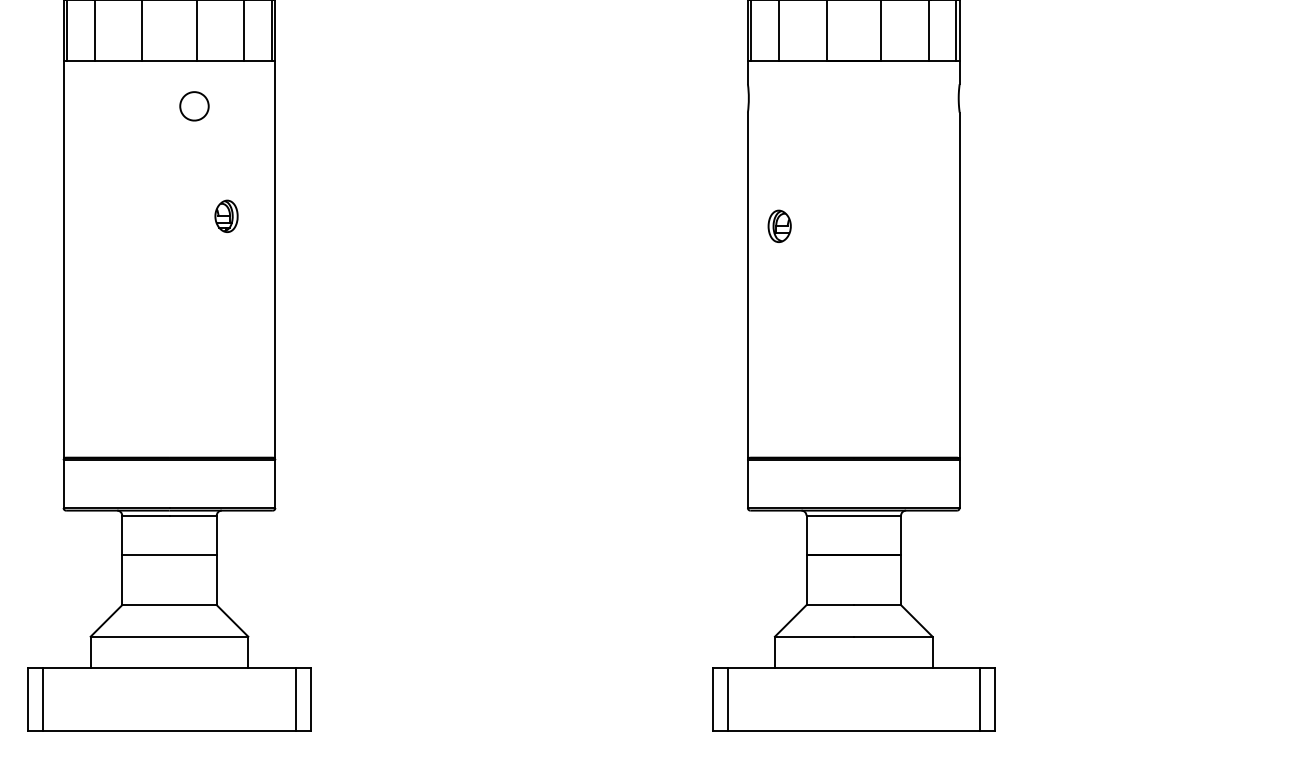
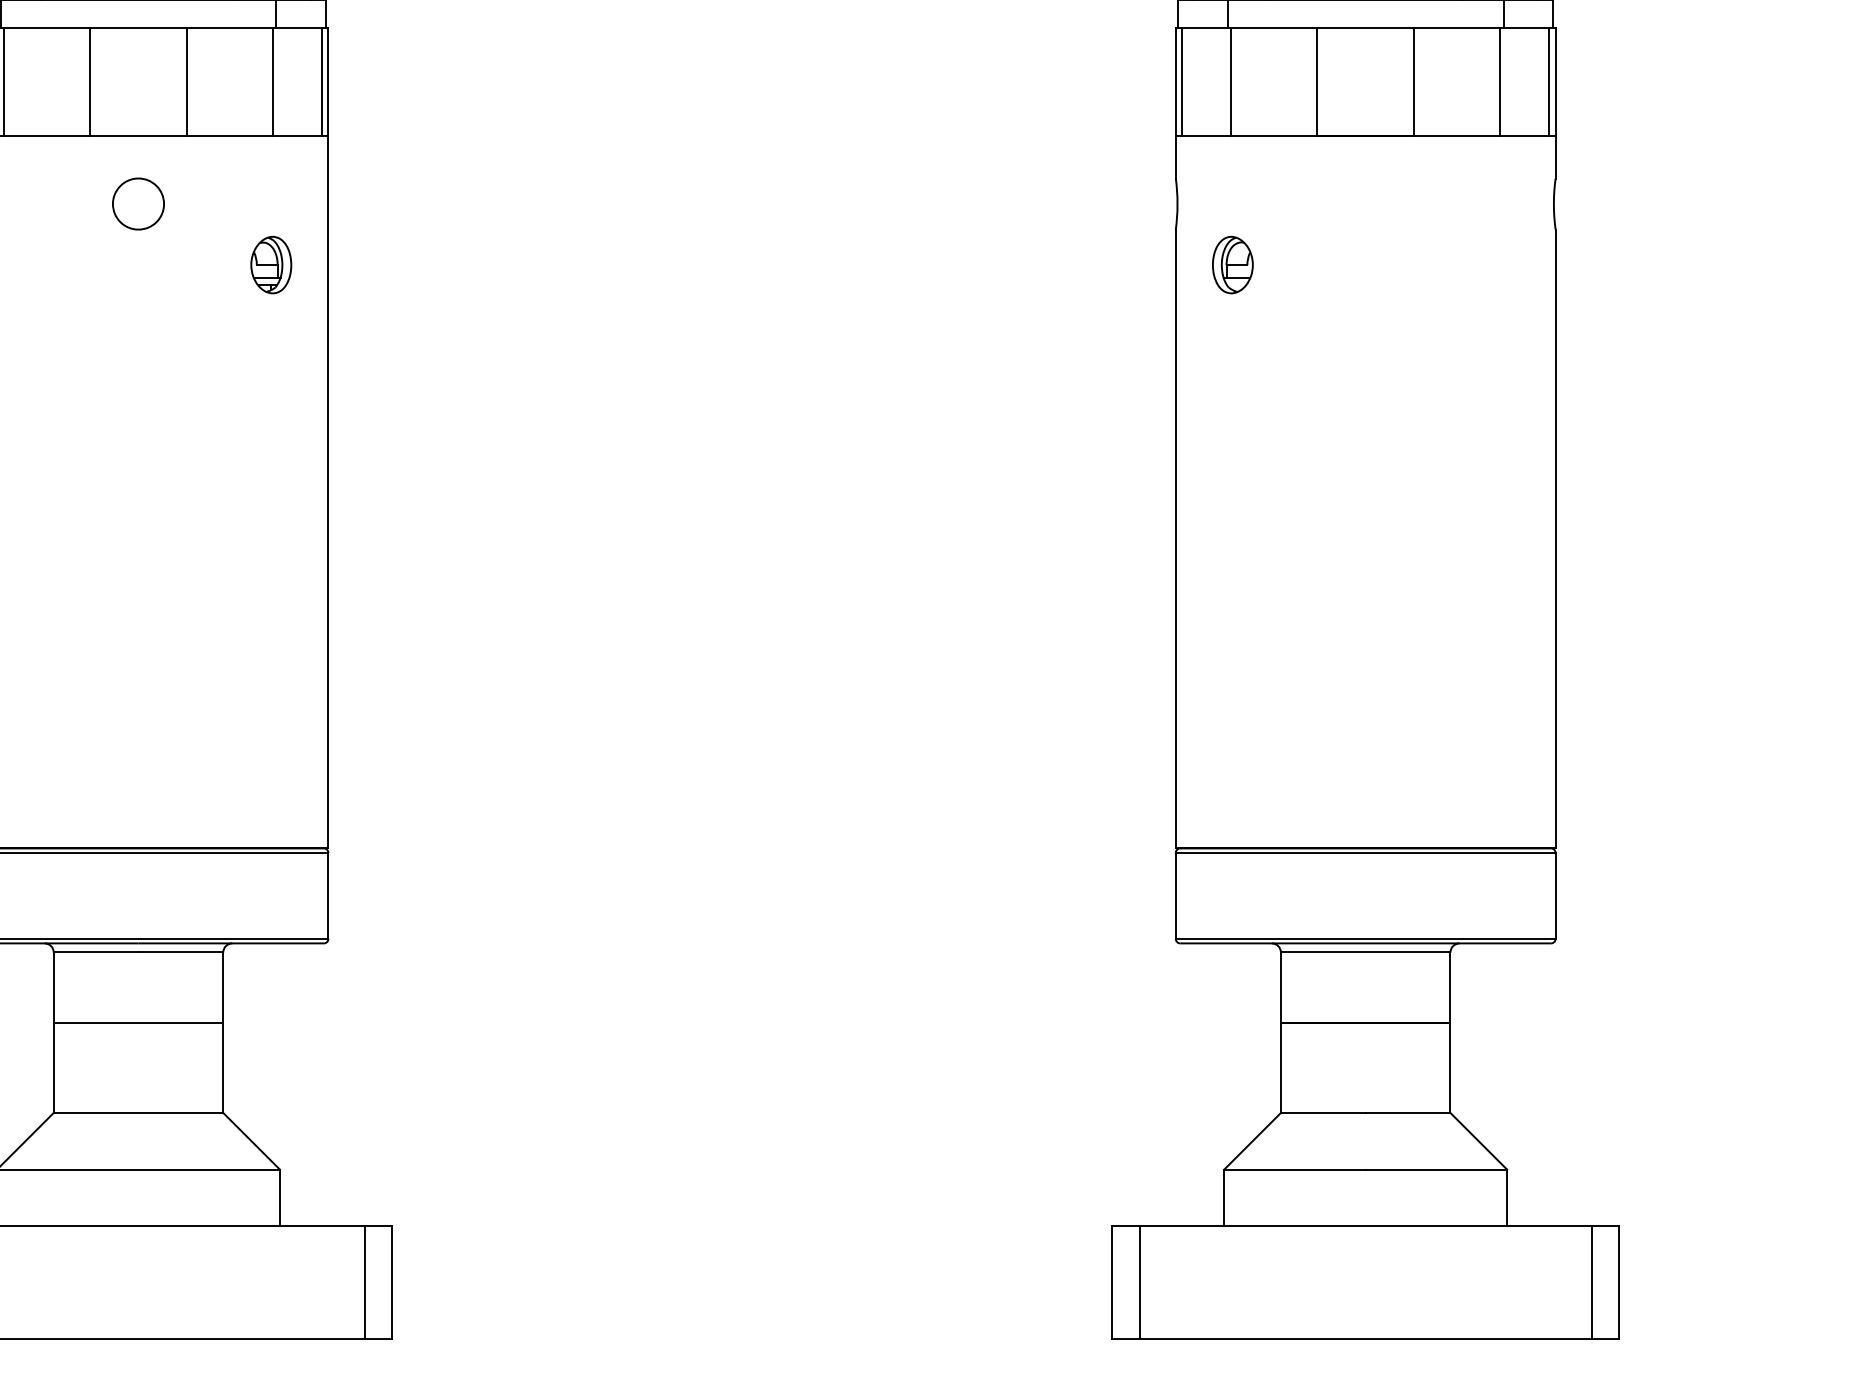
part: (194, 106) -> (138, 204), moved
part: (226, 215) -> (271, 263), moved
part: (779, 225) -> (1232, 263), moved

